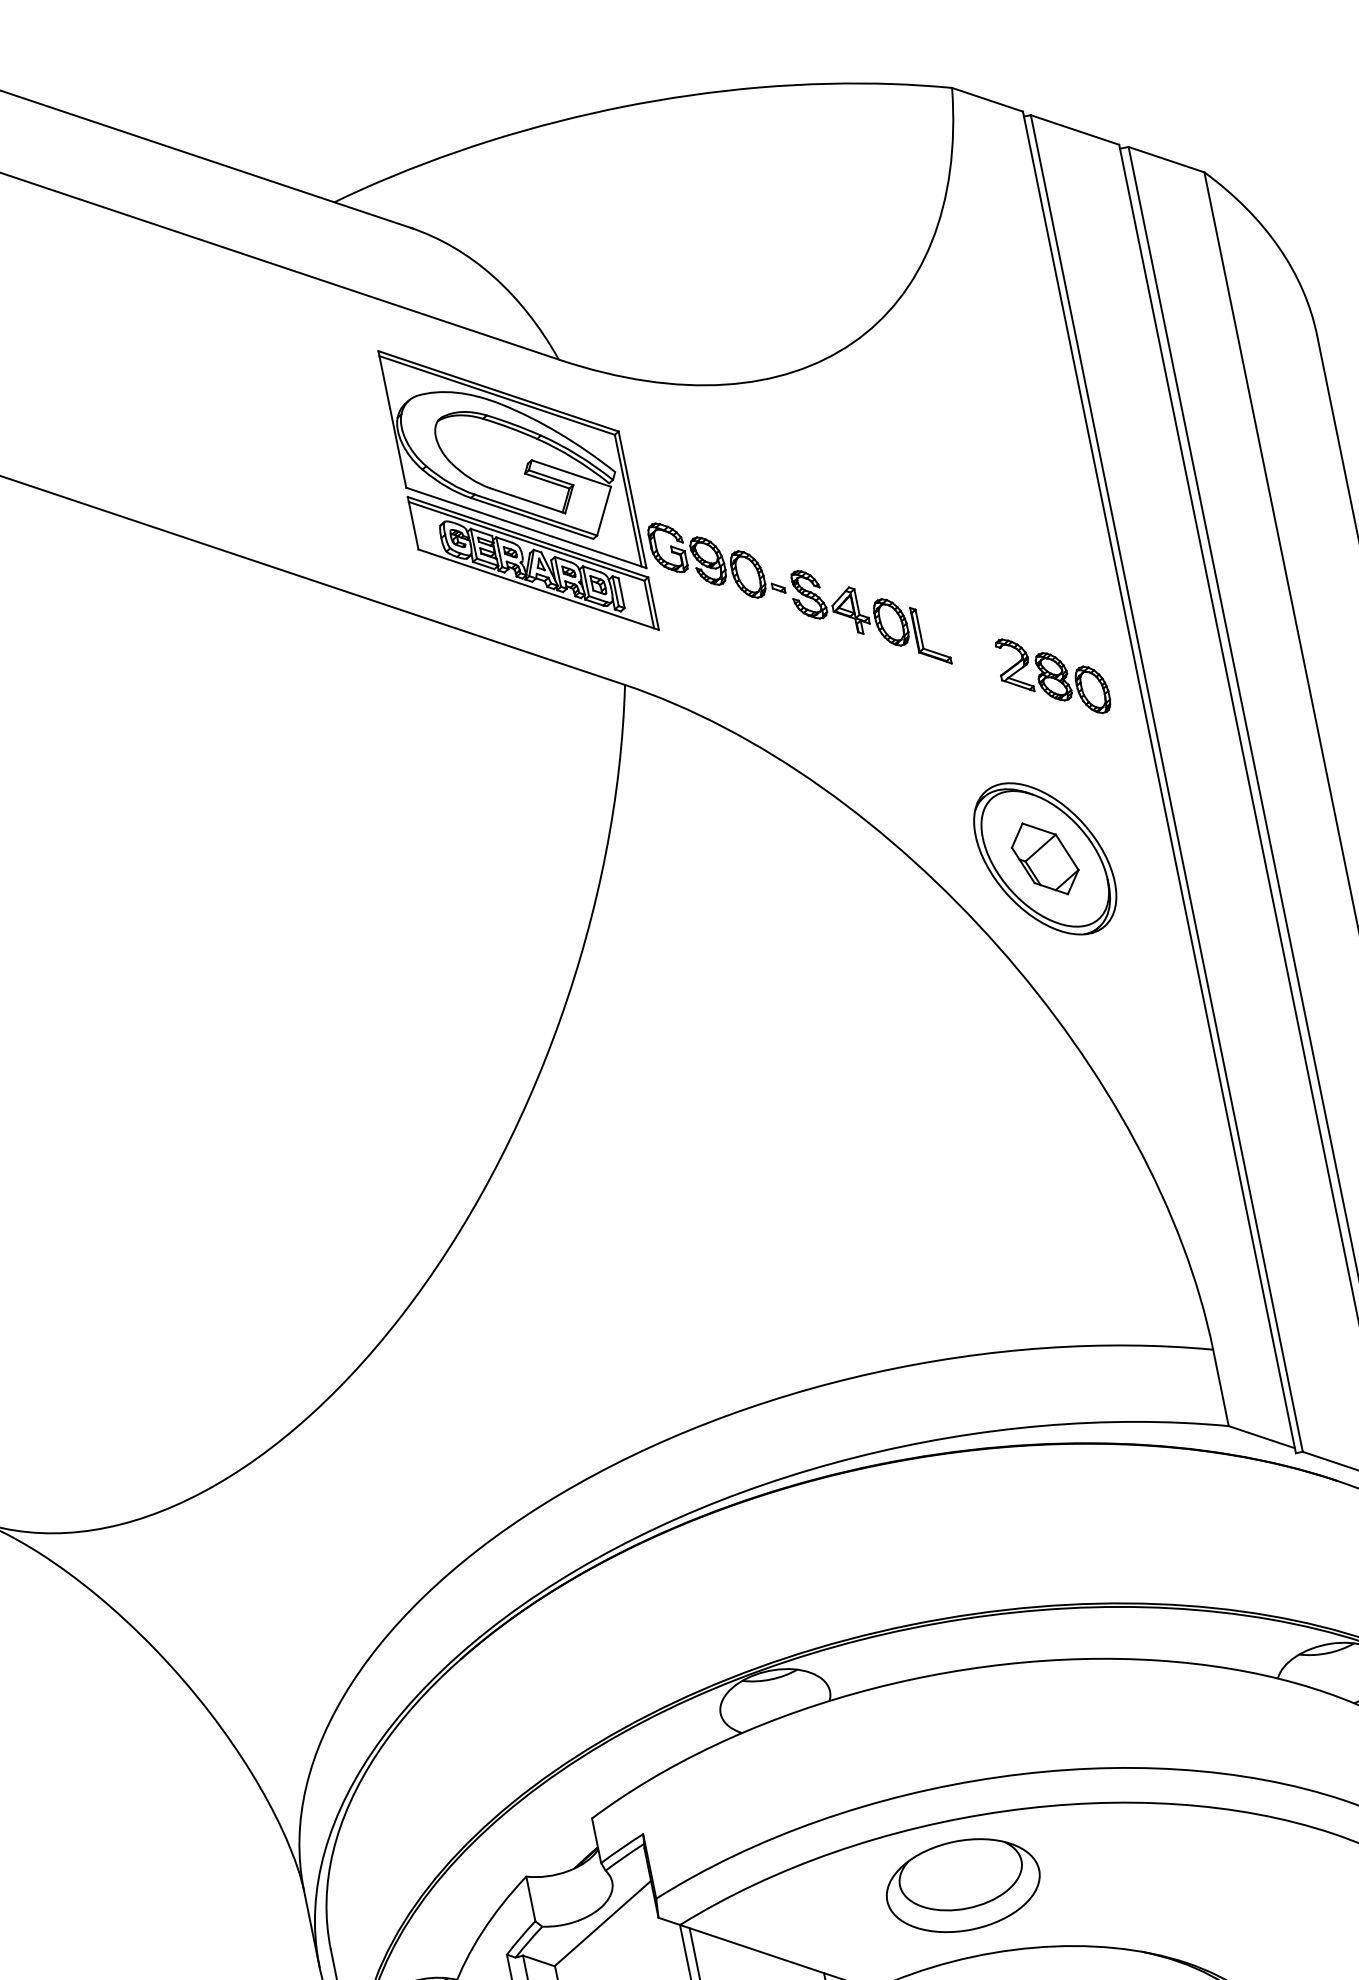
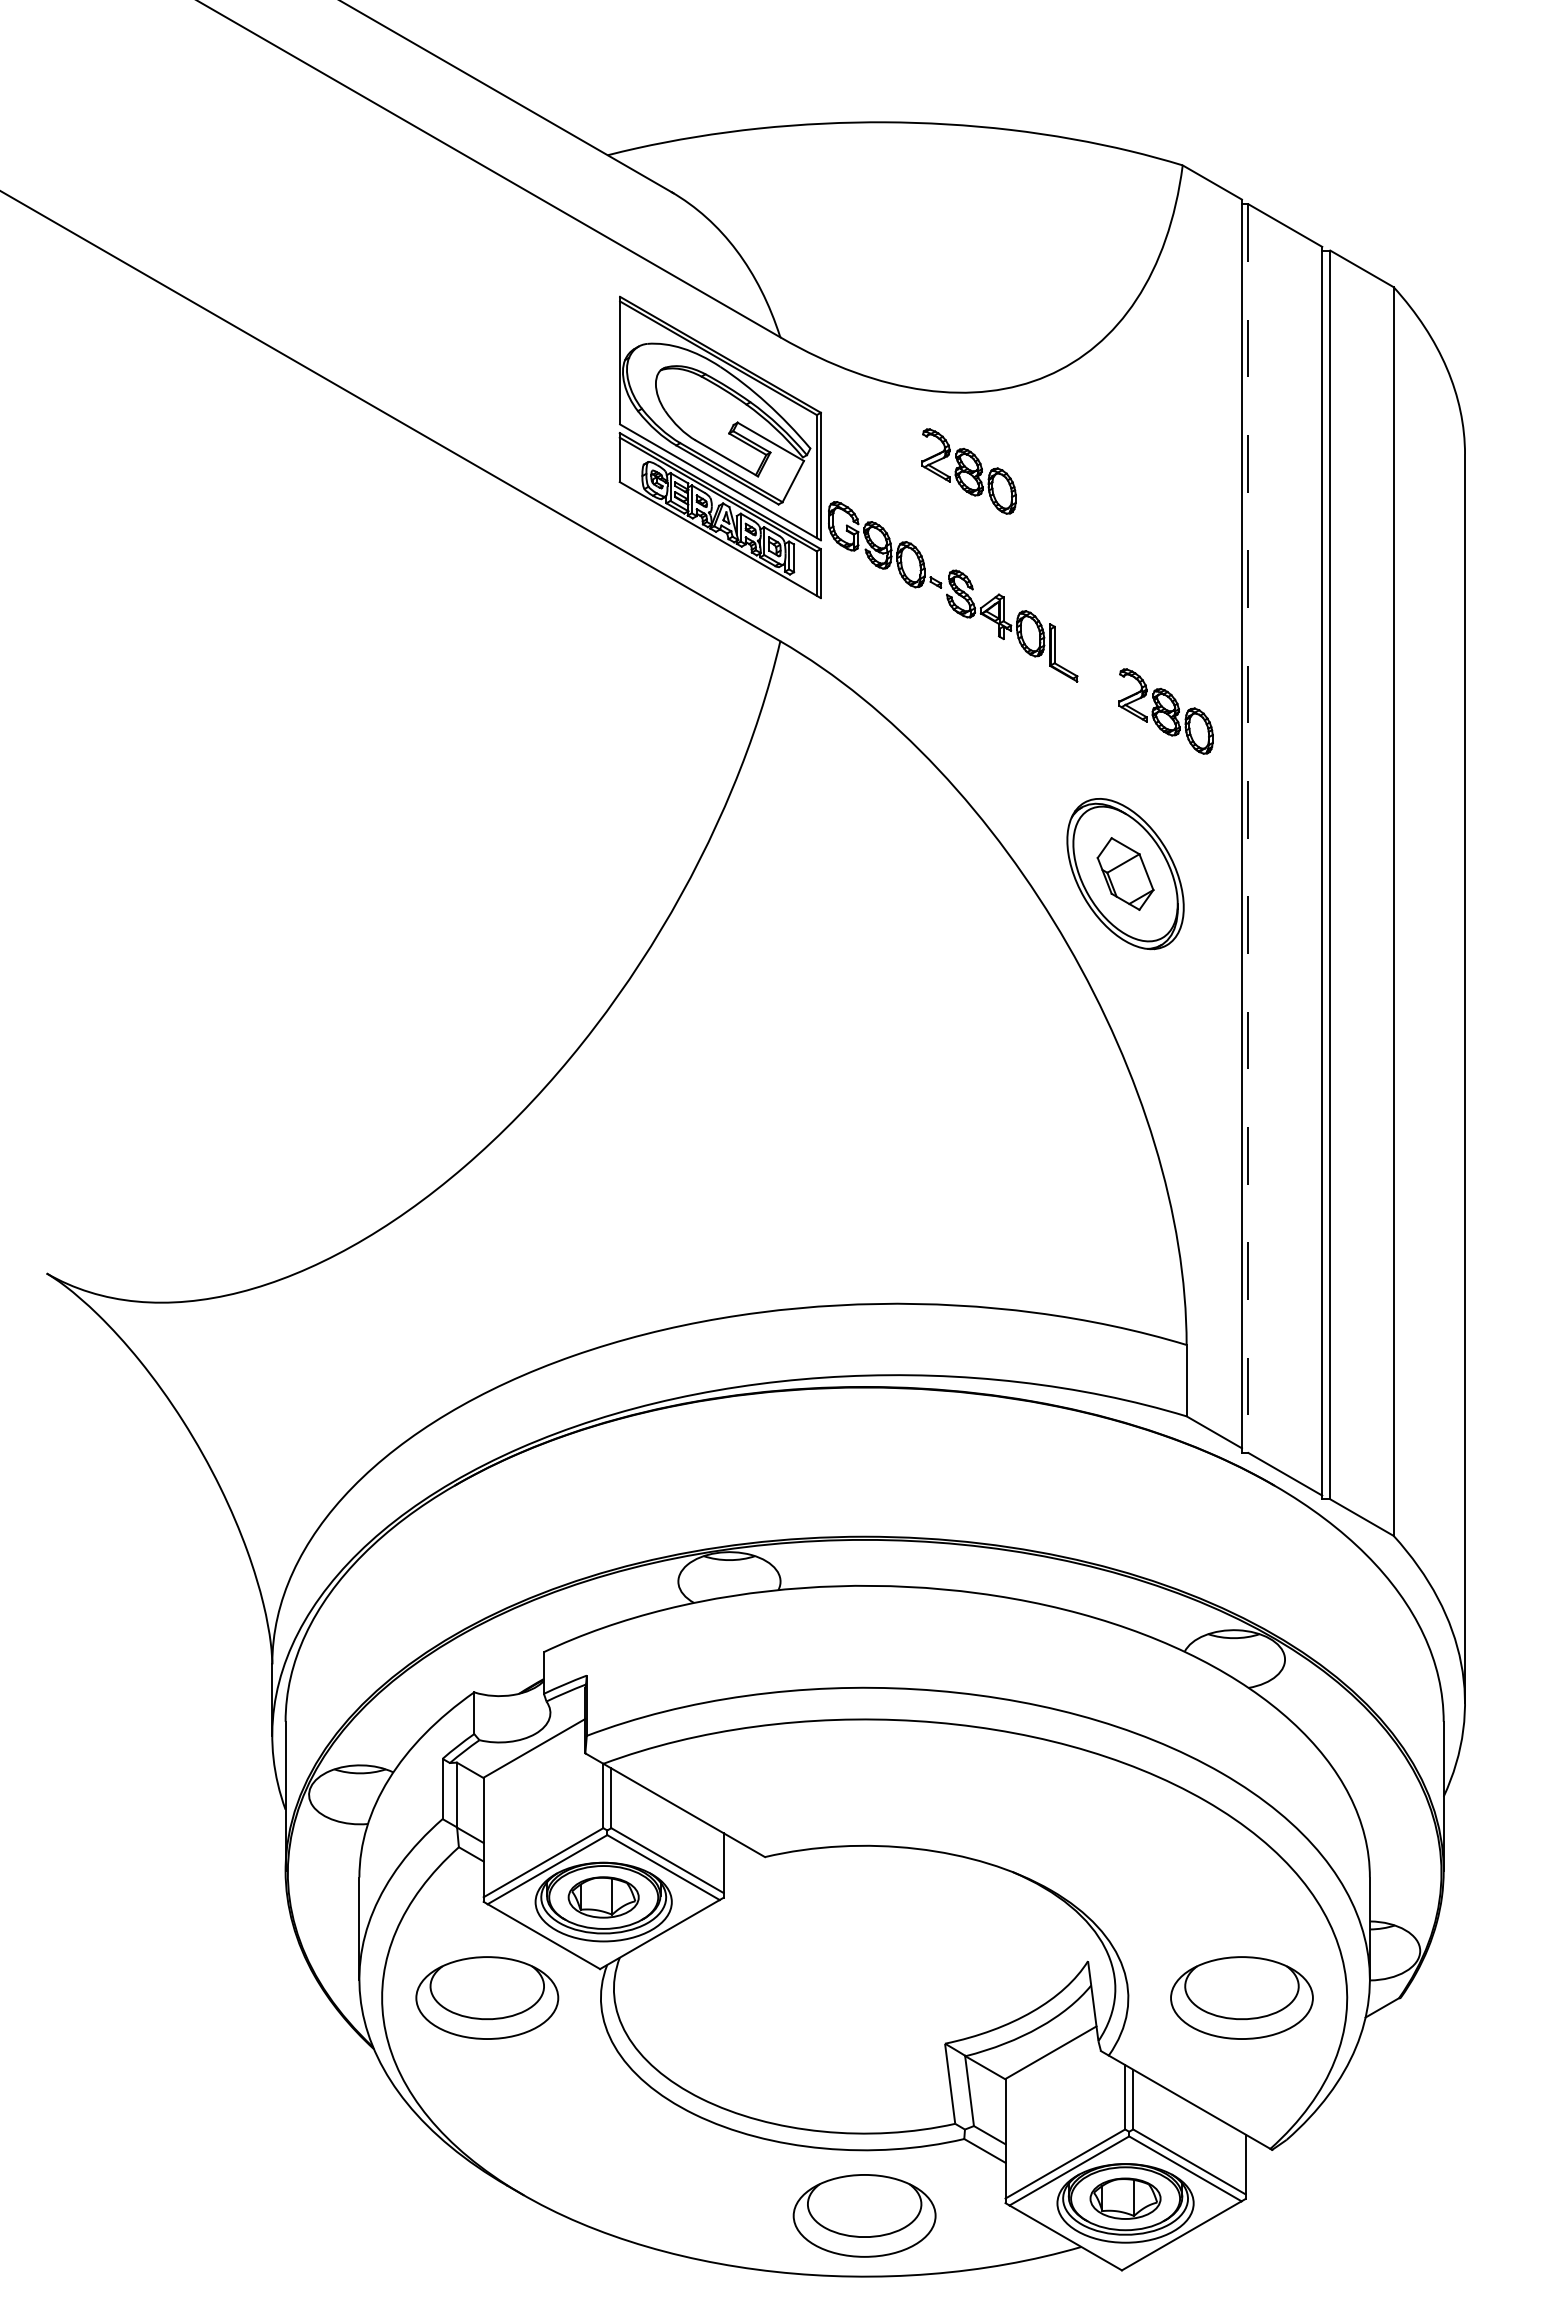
part: (789, 462) -> (968, 471), added
line: (1167, 784) -> (1248, 829), solid -> dashed
part: (963, 1886) -> (864, 1780), removed

